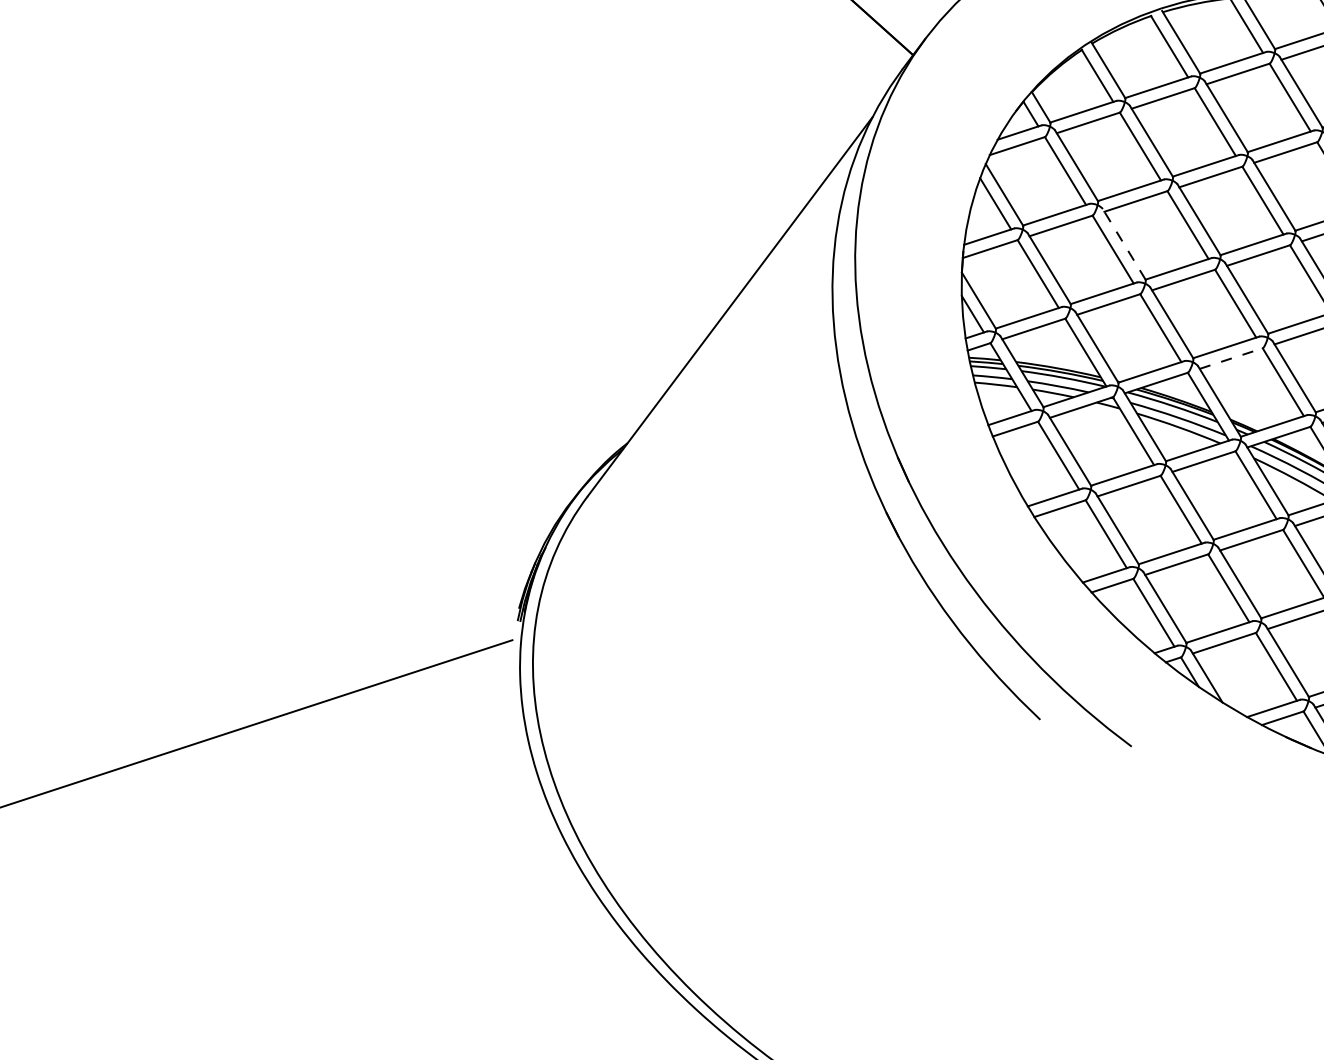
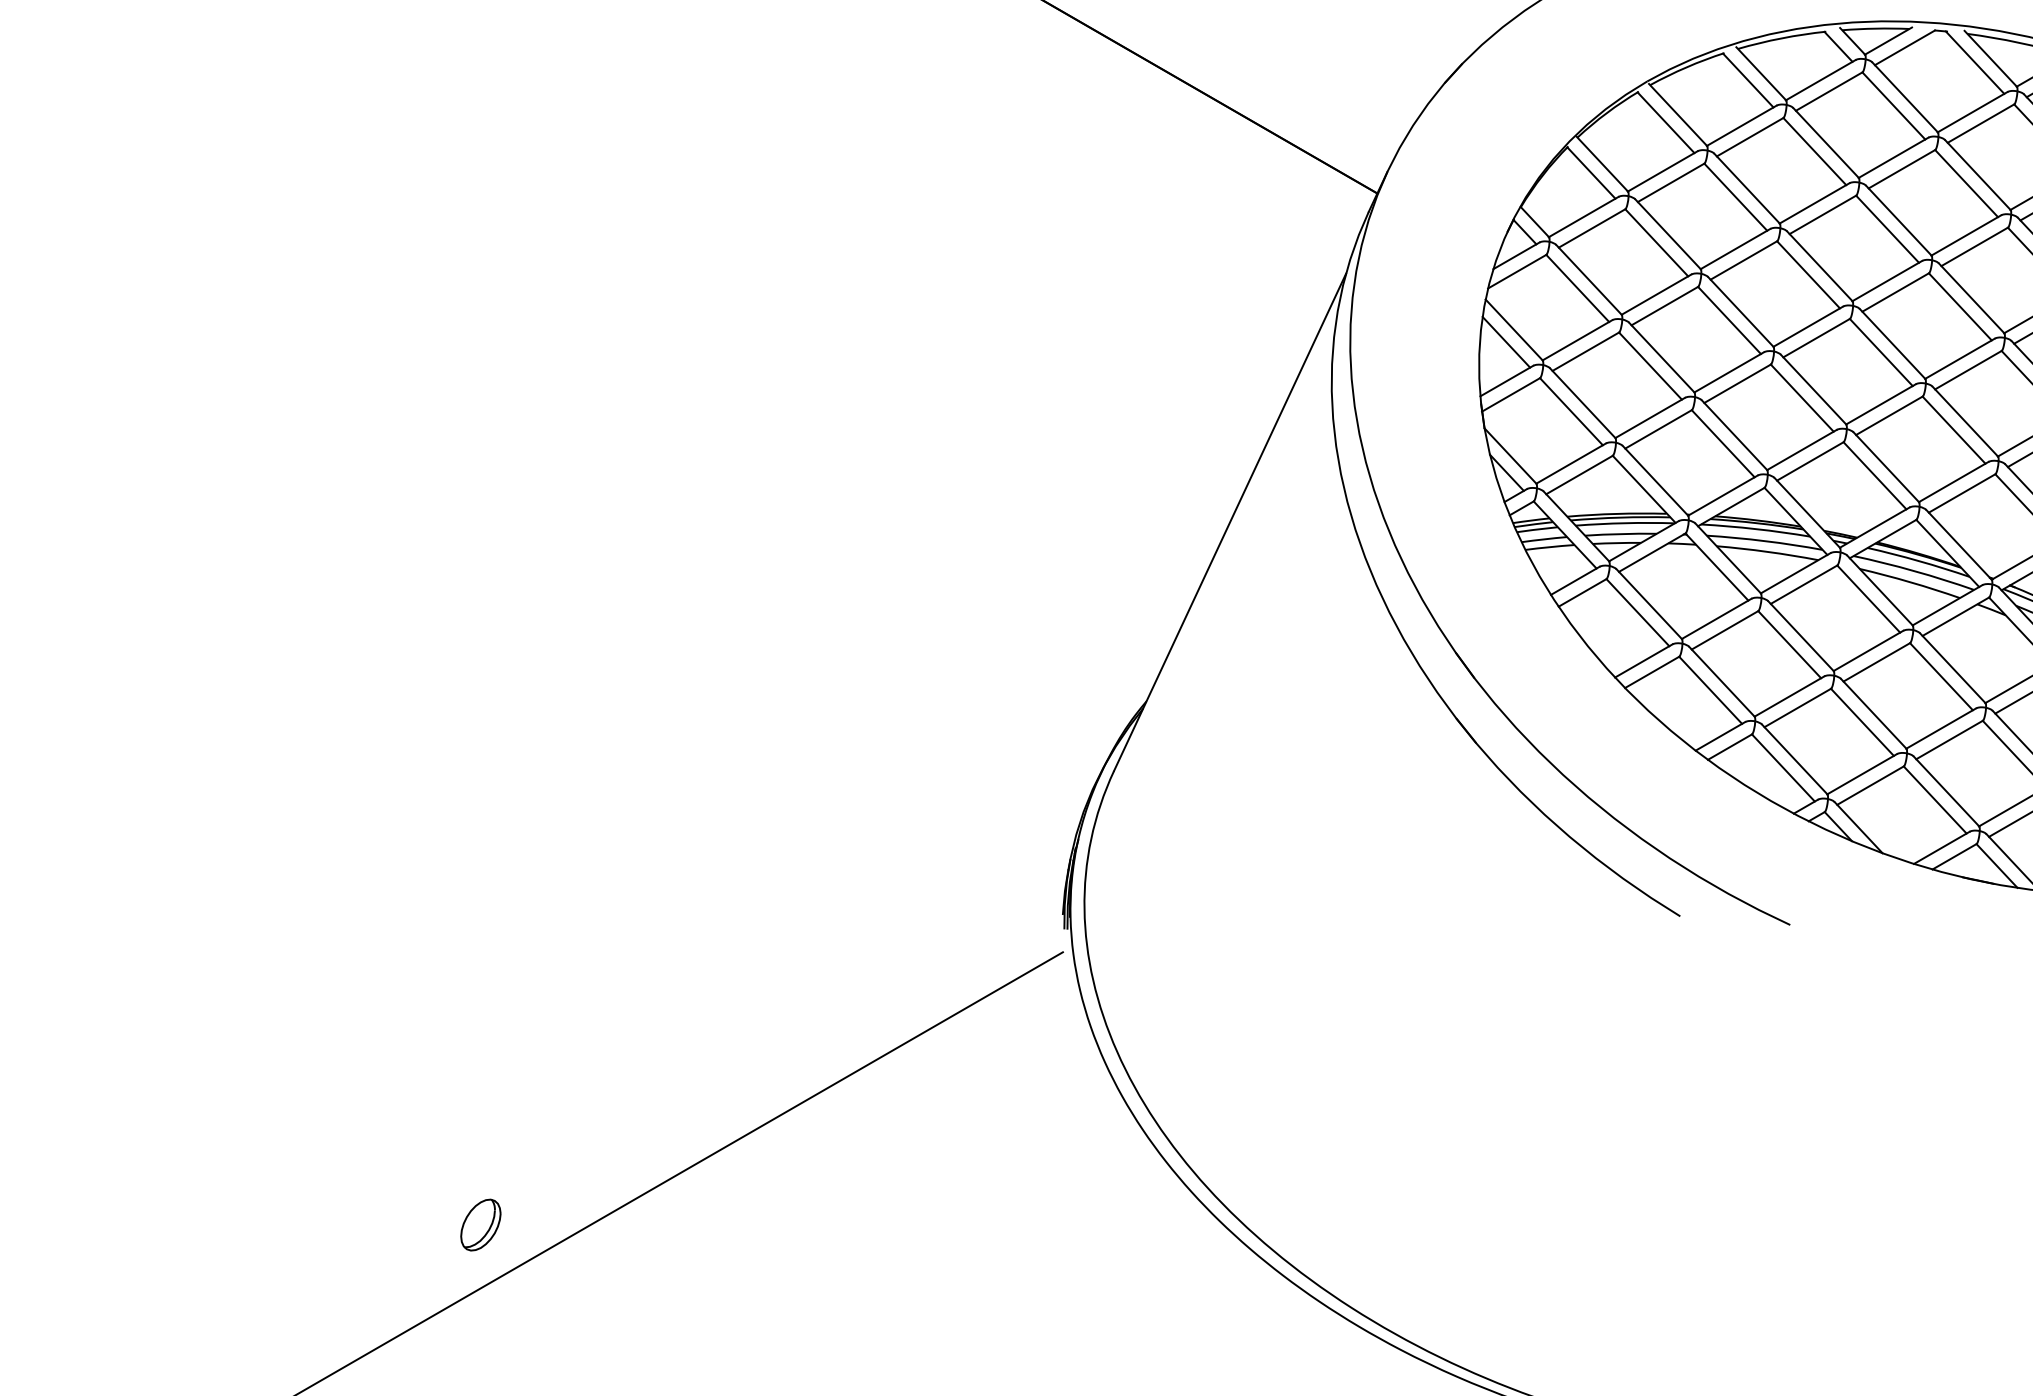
line: (1123, 244) -> (1661, 357), dashed -> solid
line: (1231, 358) -> (1810, 461), dashed -> solid

